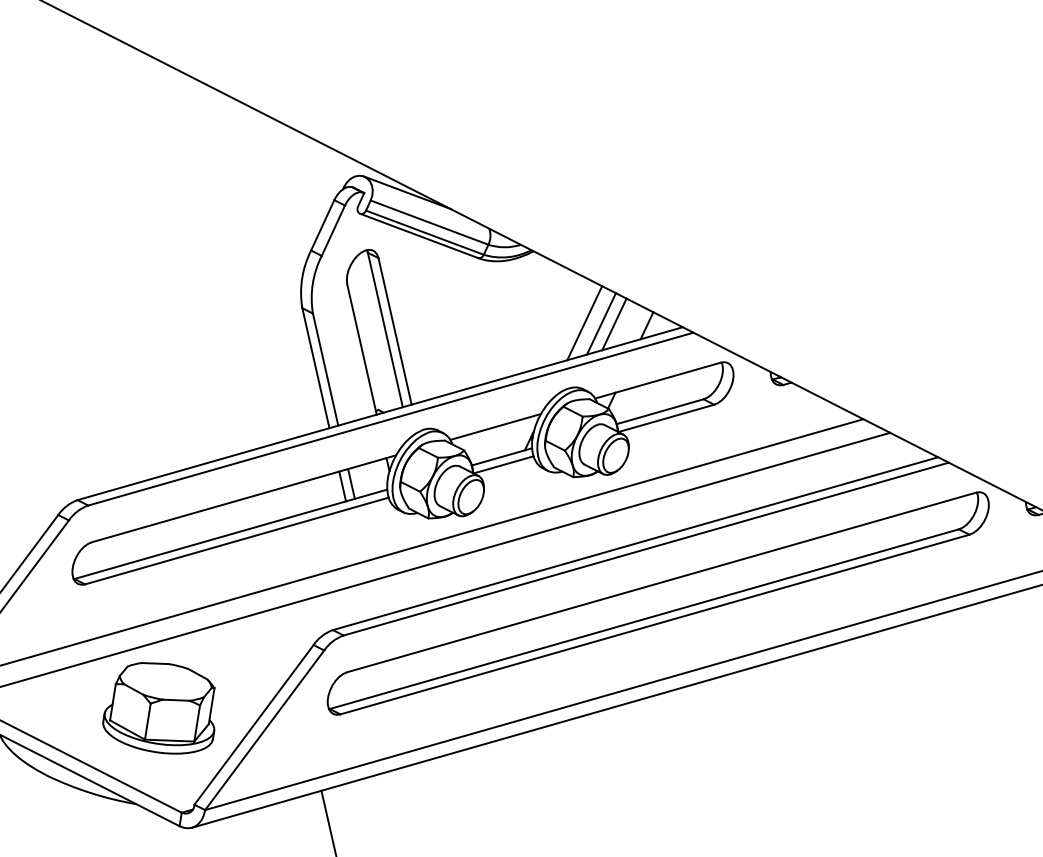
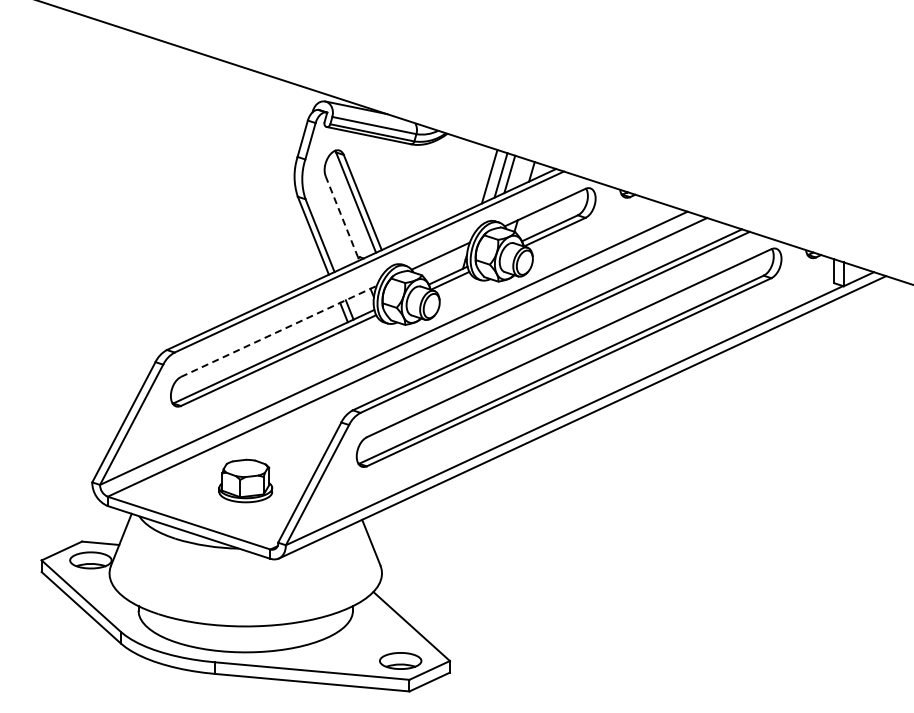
line: (362, 349) -> (342, 218), solid -> dashed
line: (243, 498) -> (278, 331), solid -> dashed
part: (161, 707) -> (245, 480), size x0.7

